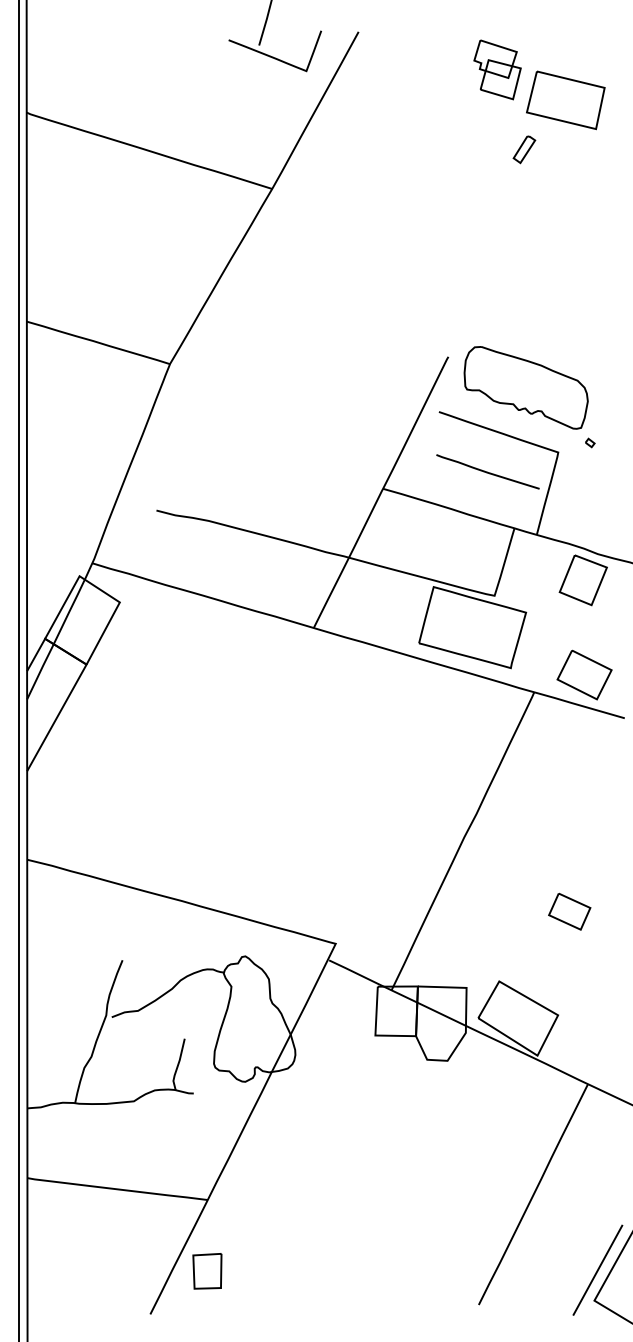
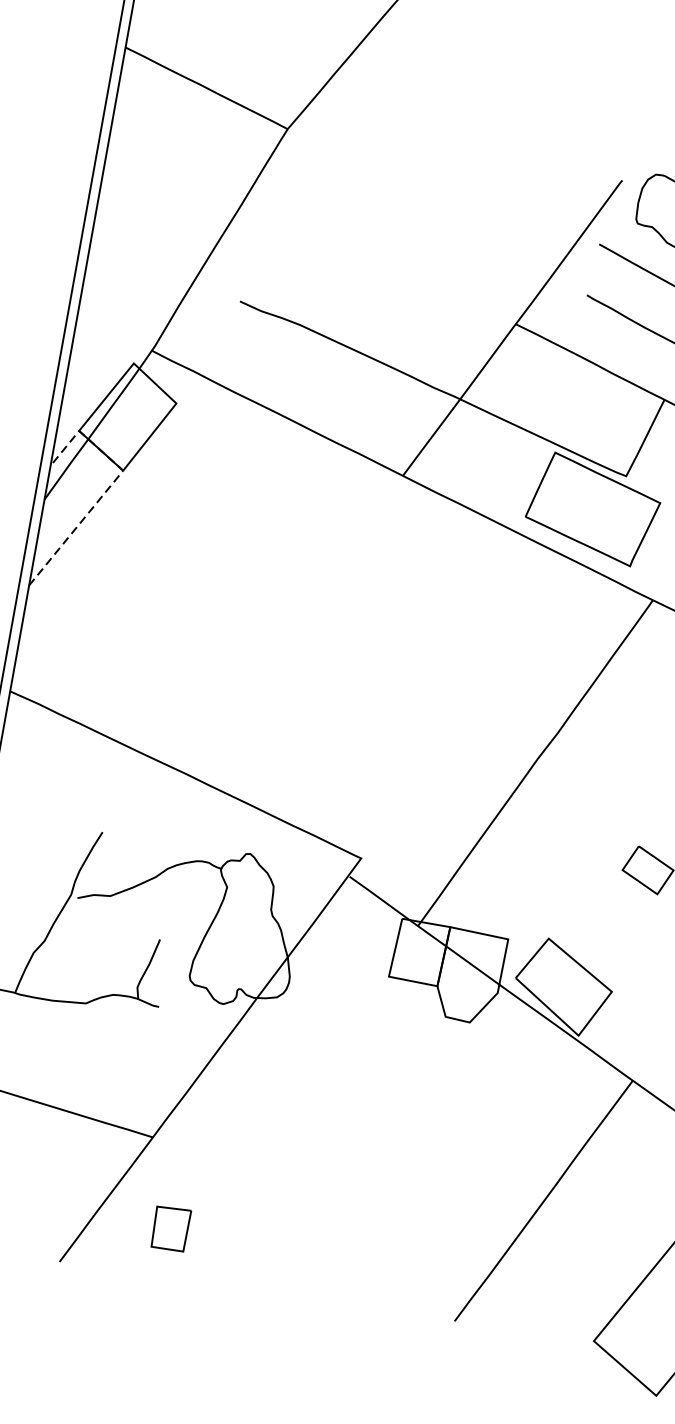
line: (78, 679) -> (110, 486), solid -> dashed
line: (597, 1269) -> (604, 1304), removed
part: (207, 1271) -> (170, 1228), moved

